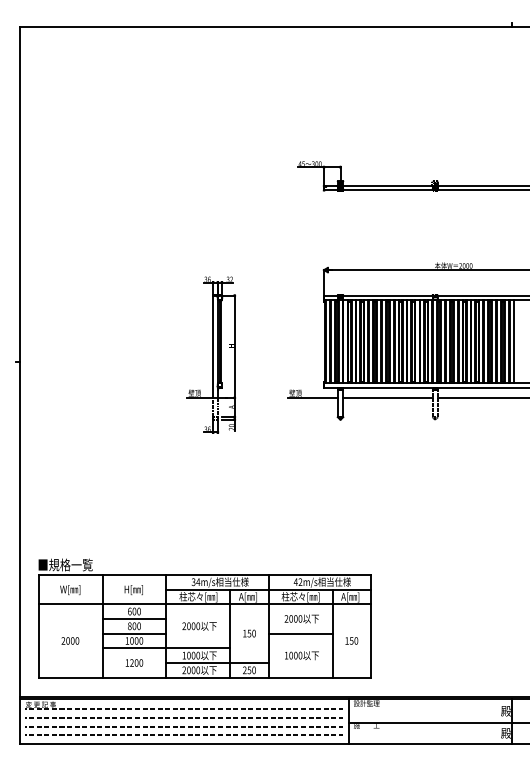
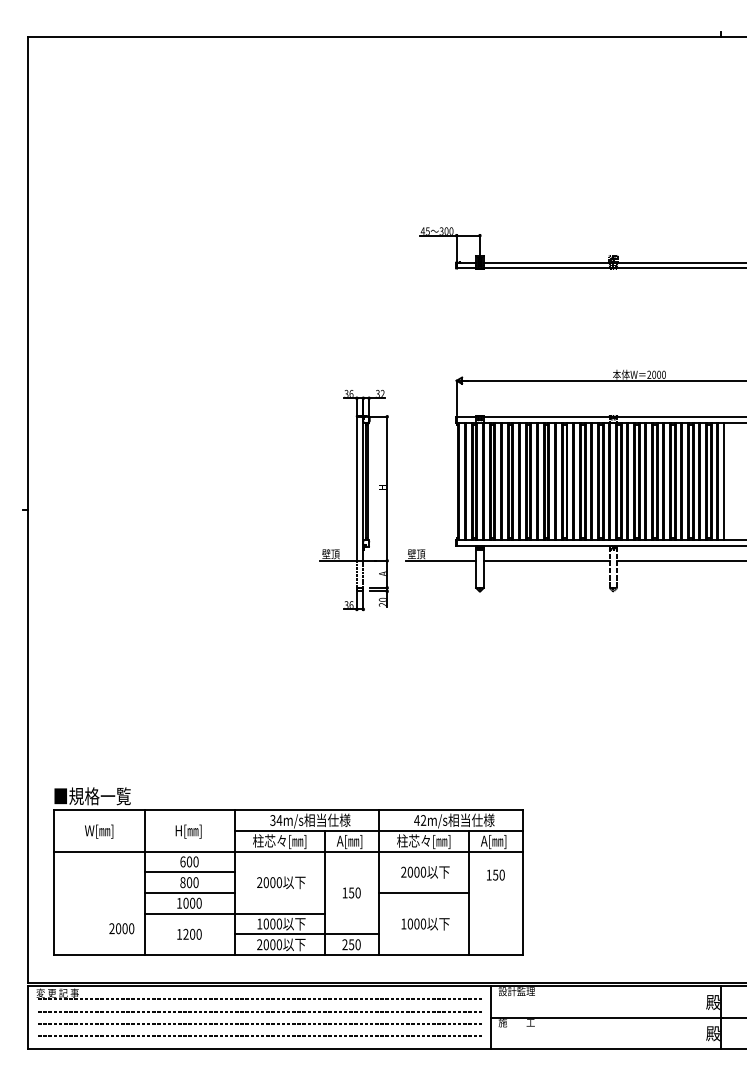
part: (210, 354) -> (353, 499), moved
text: (70, 640) -> (121, 928), moved
text: (351, 640) -> (495, 874), moved

